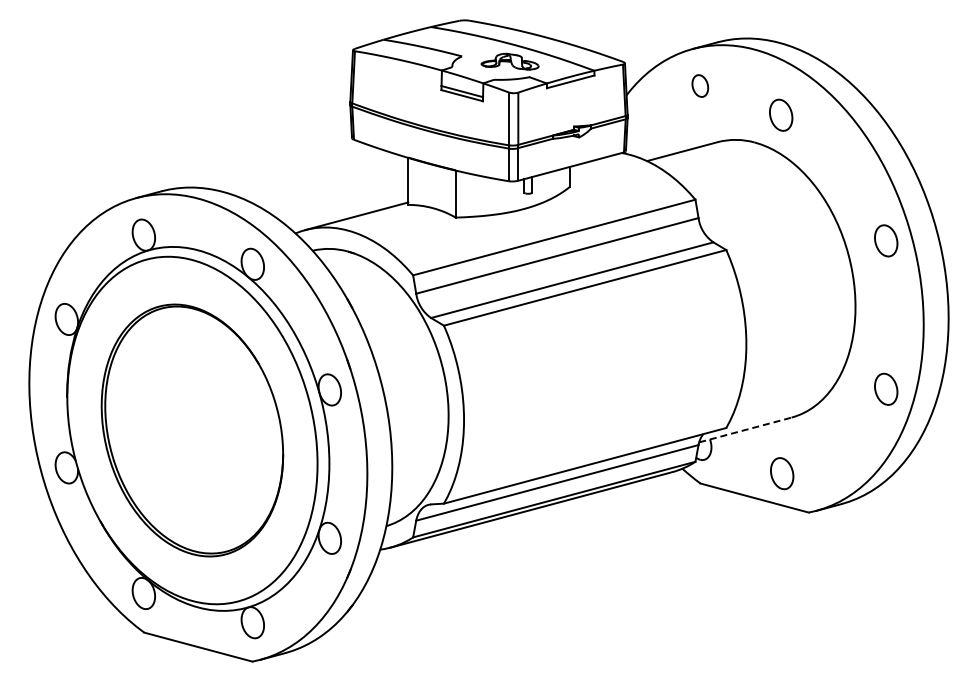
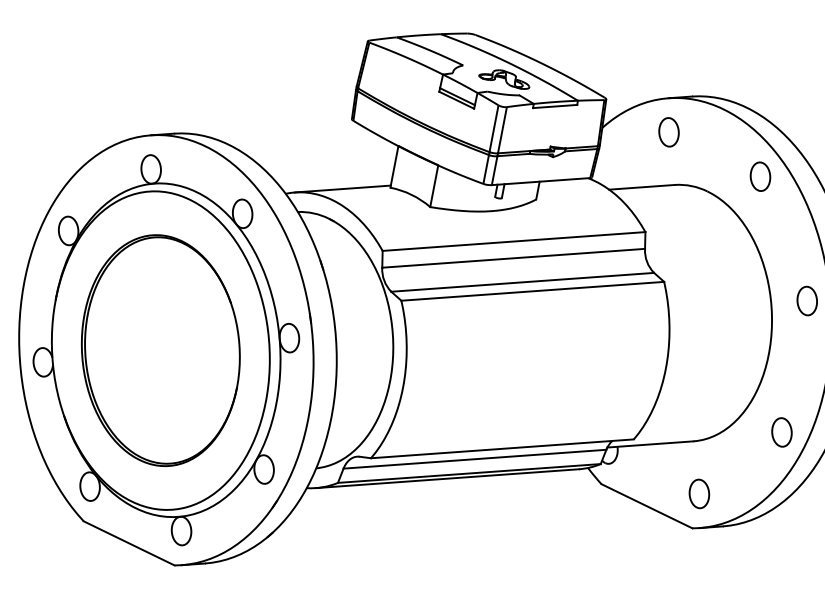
part: (700, 85) -> (669, 131), size x1.43
part: (781, 114) -> (760, 176), moved
line: (745, 430) -> (650, 444), dashed -> solid
part: (782, 473) -> (699, 493), moved

